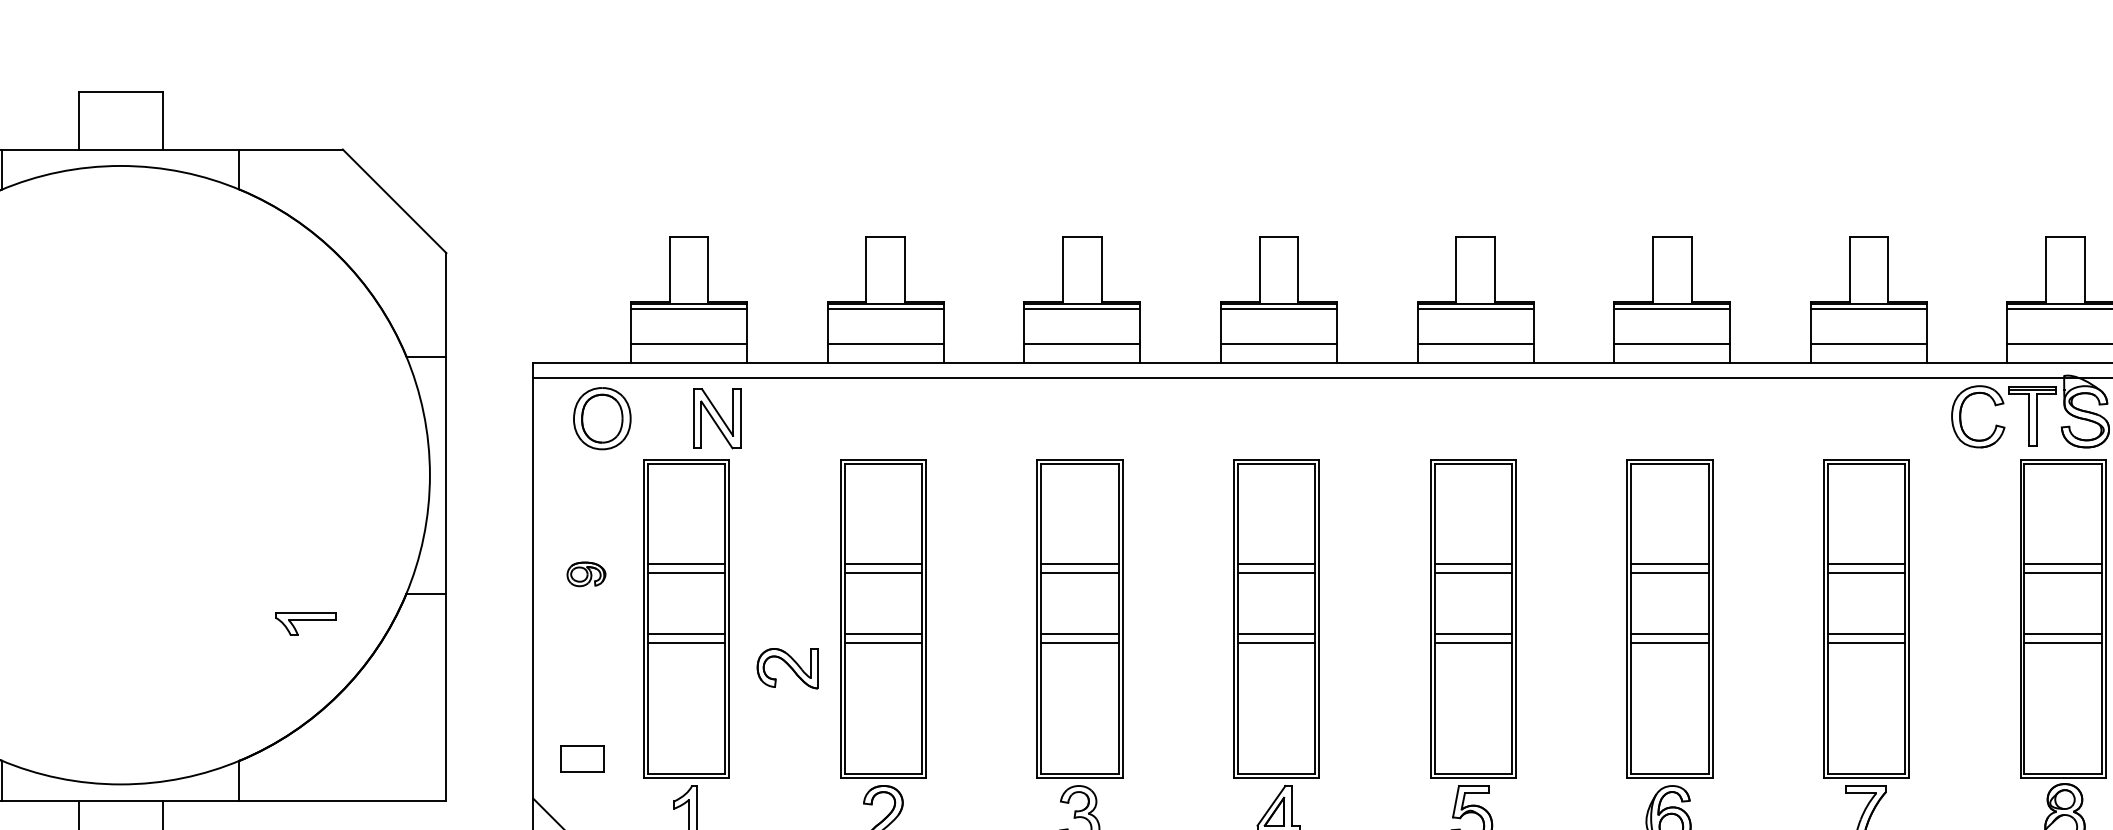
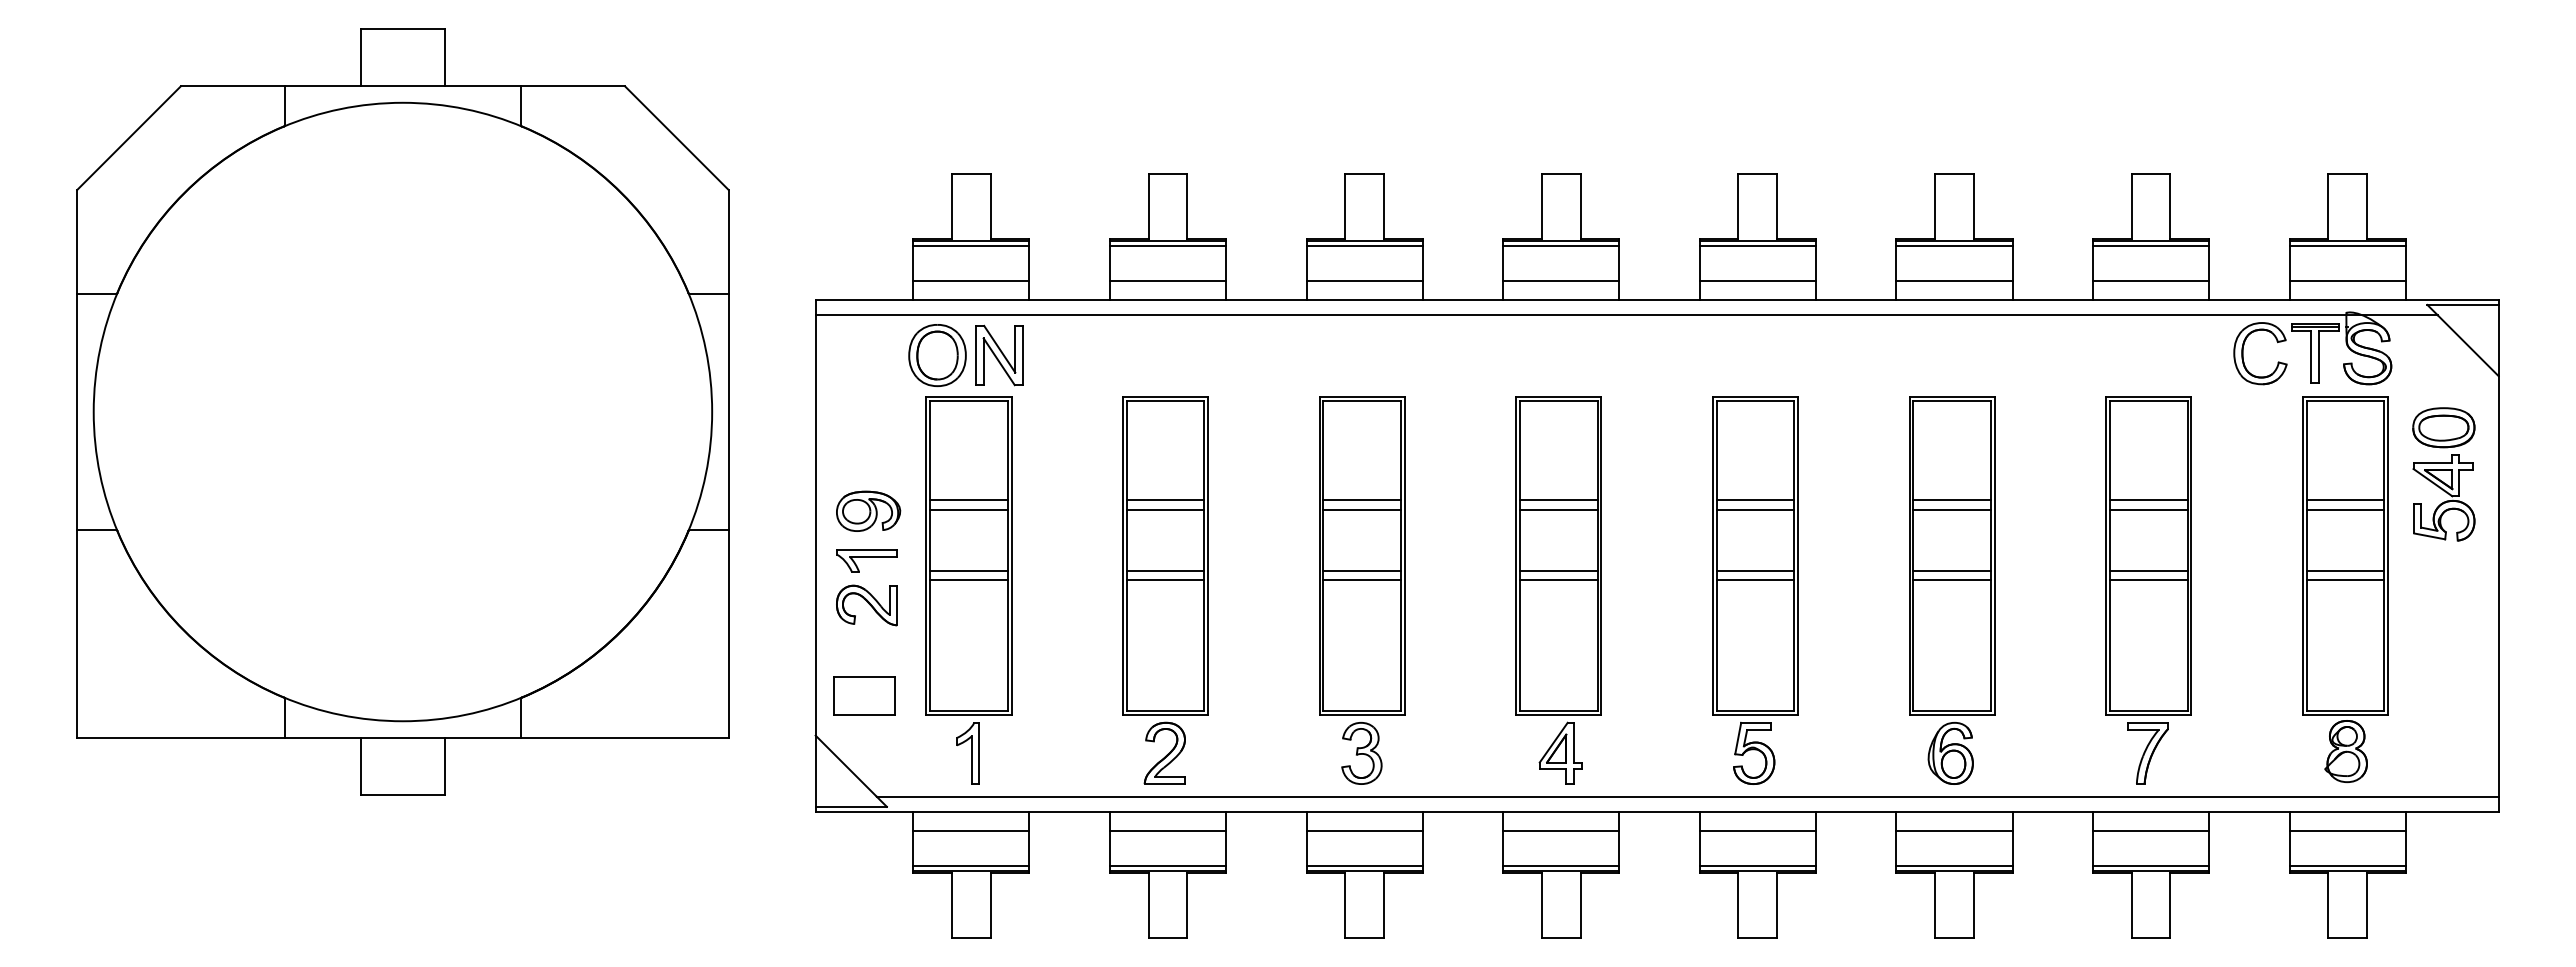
part: (602, 418) -> (937, 355), moved
part: (586, 573) -> (868, 510), size x1.67
part: (305, 623) -> (866, 560), moved
part: (787, 668) -> (866, 605), moved
part: (582, 758) -> (864, 695), size x1.43

